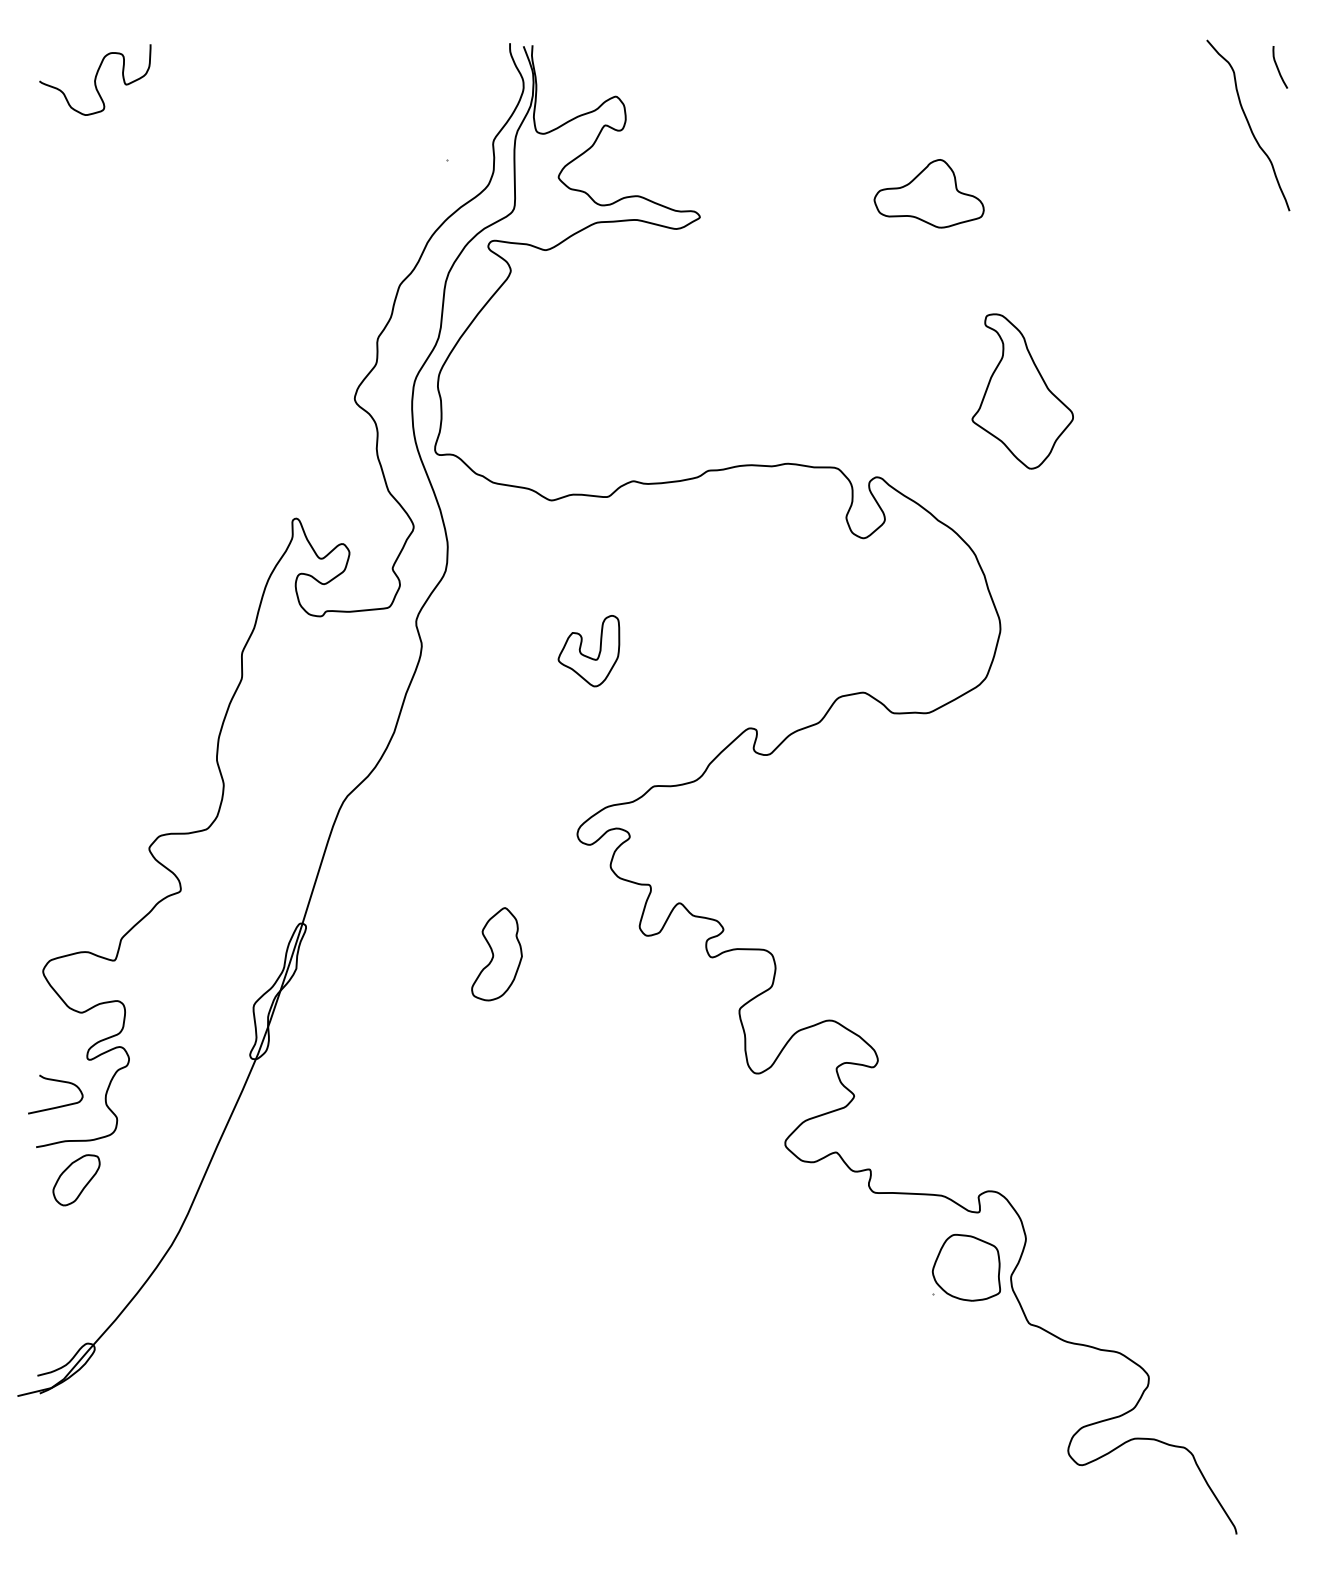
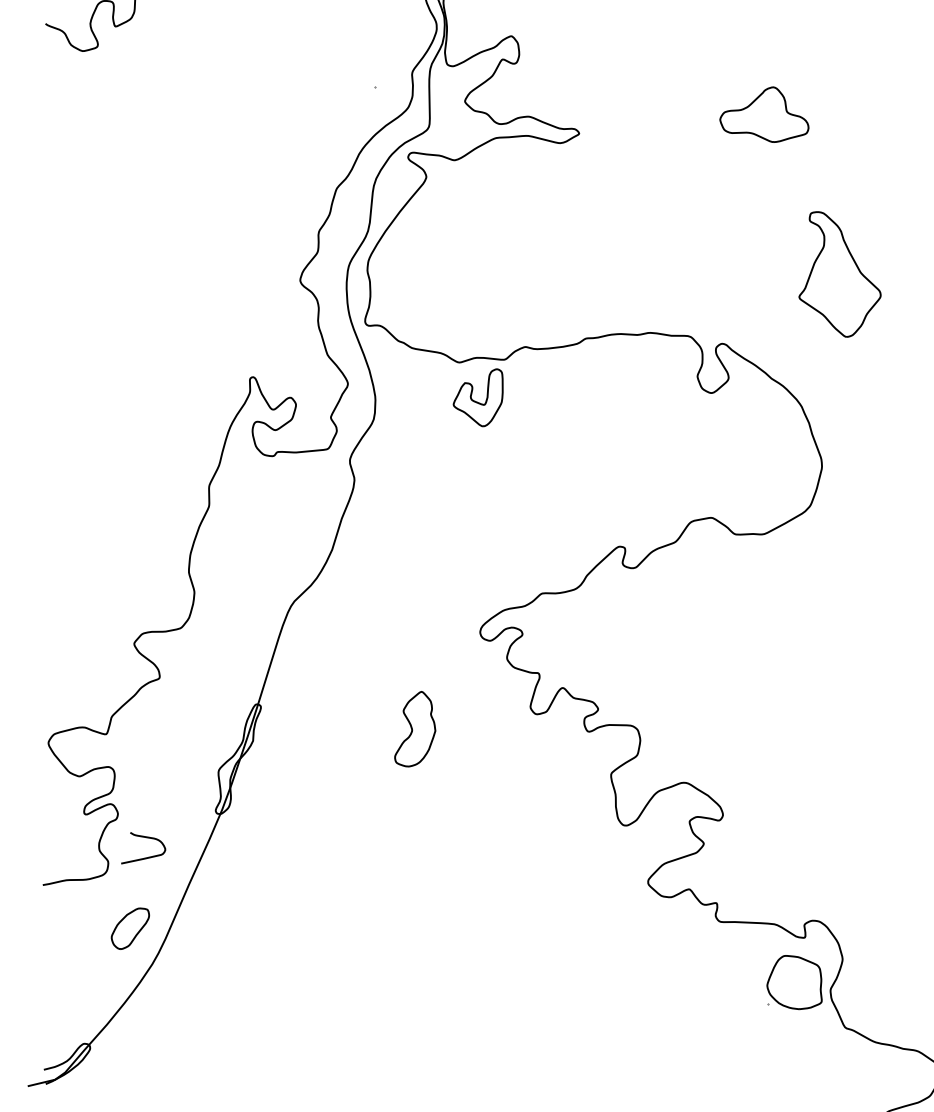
part: (588, 651) -> (477, 398), moved
curve: (56, 1106) -> (144, 857), moved
part: (76, 1180) -> (130, 928), moved

